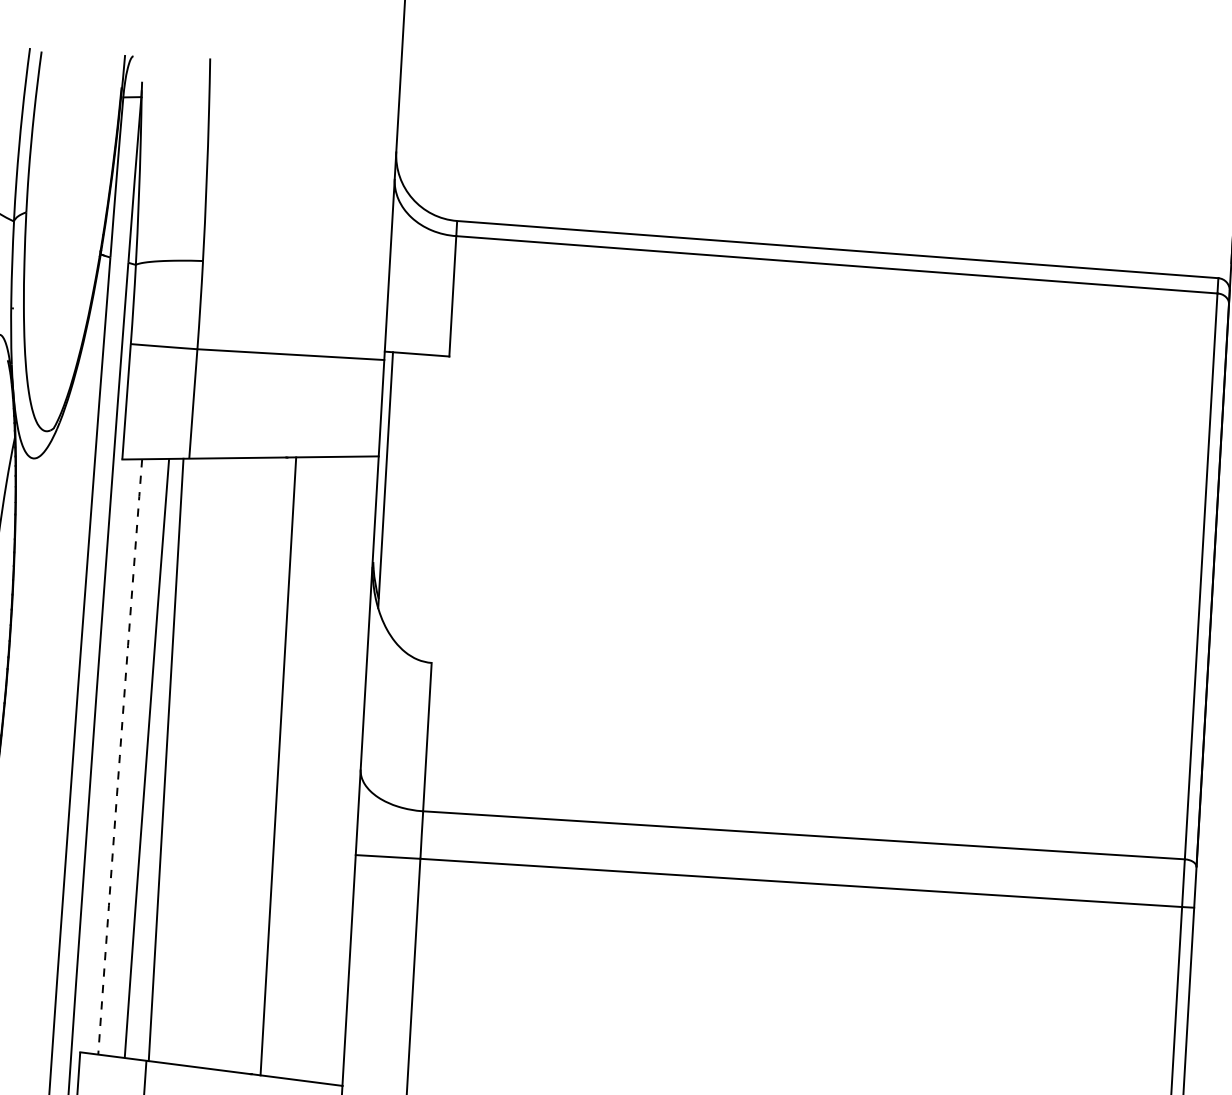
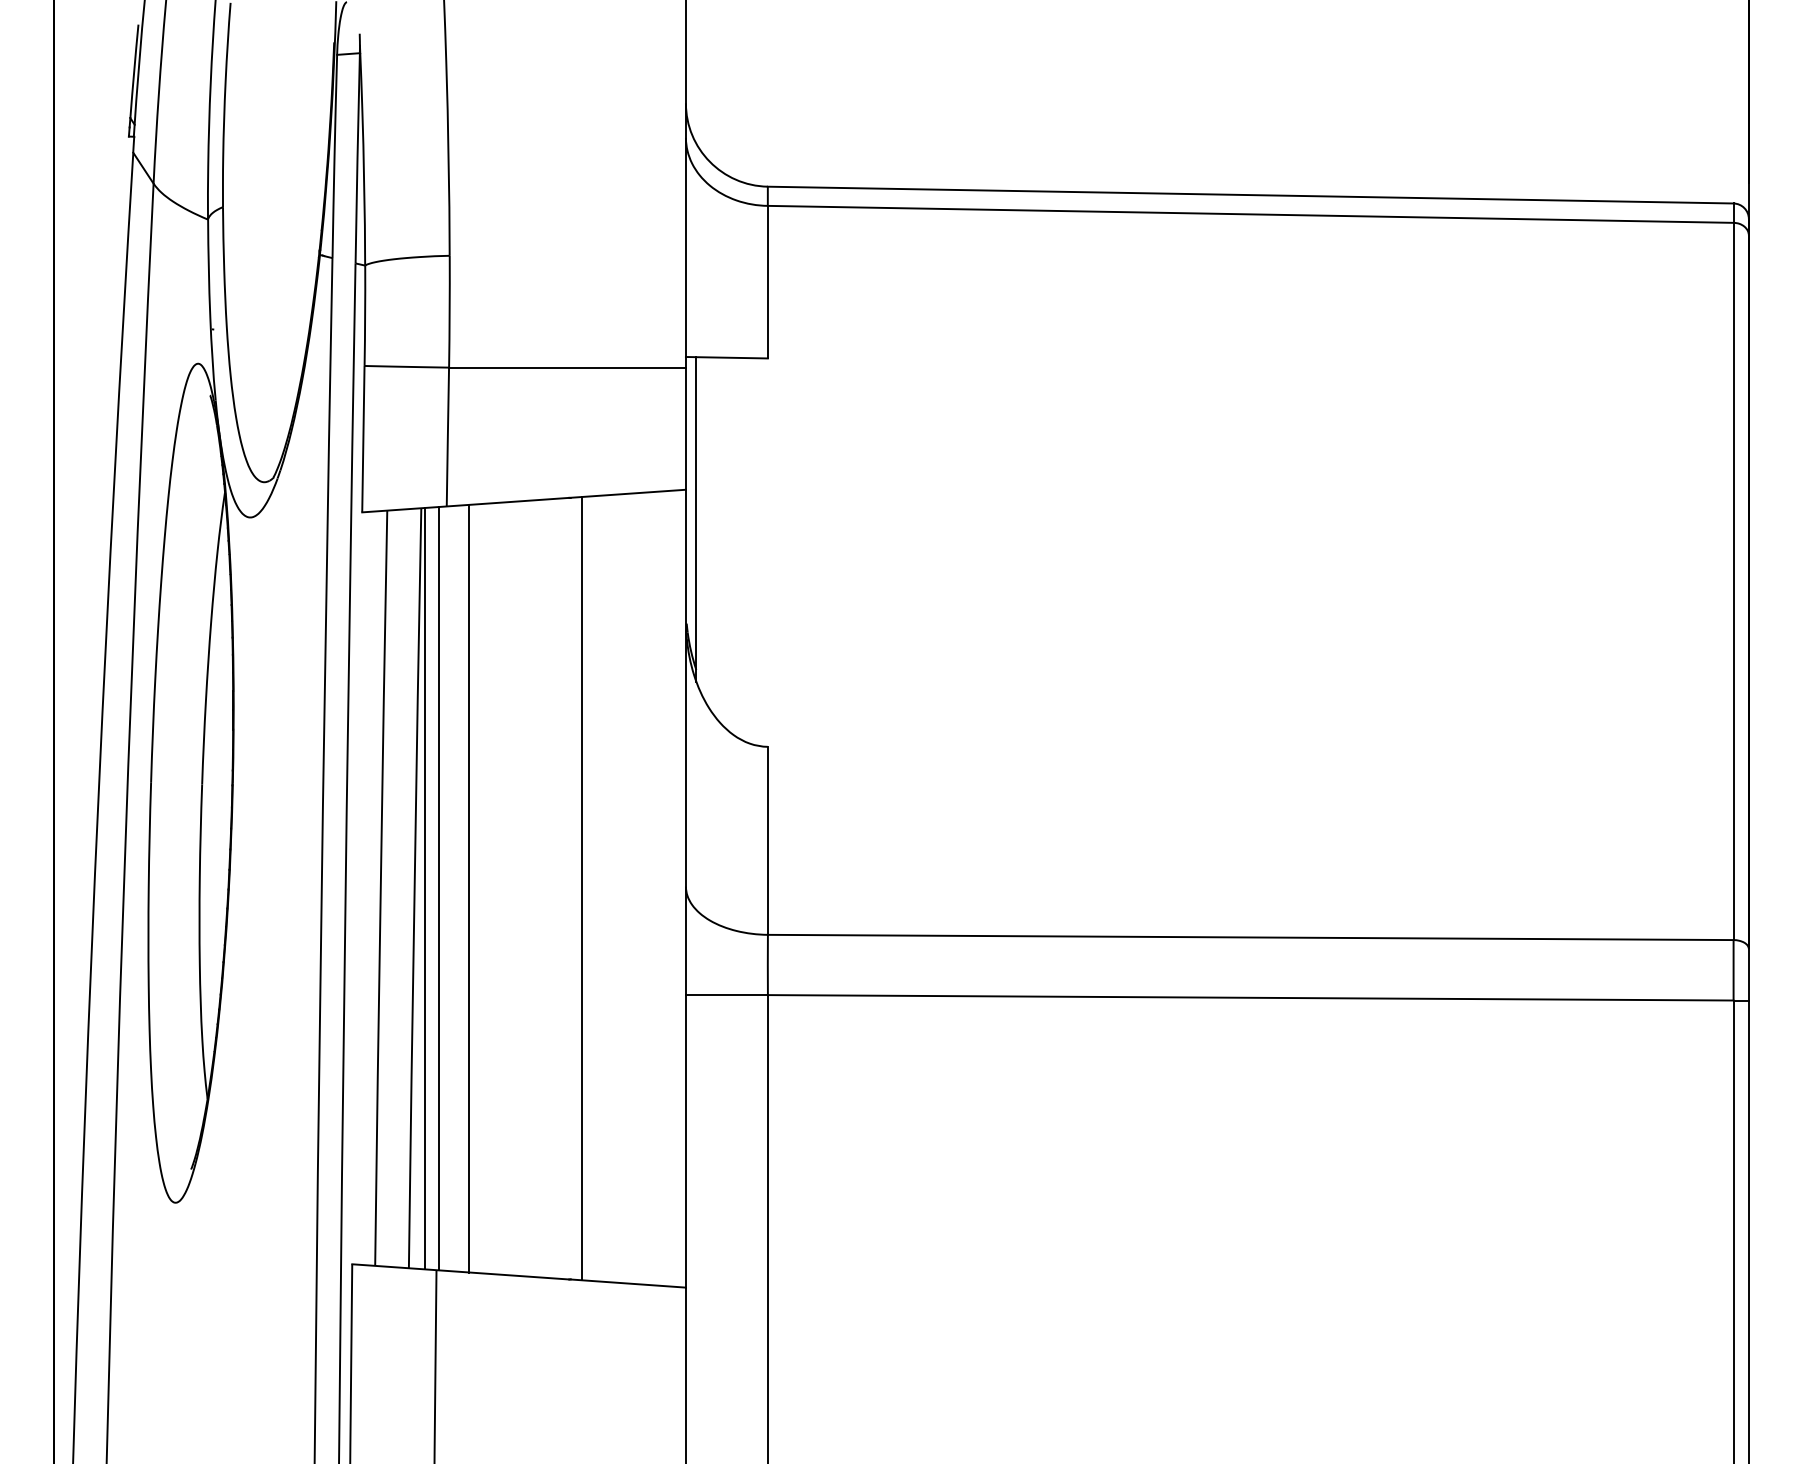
arc: (119, 757) -> (380, 888), dashed -> solid
line: (155, 759) -> (425, 888), added
line: (189, 761) -> (468, 888), added

